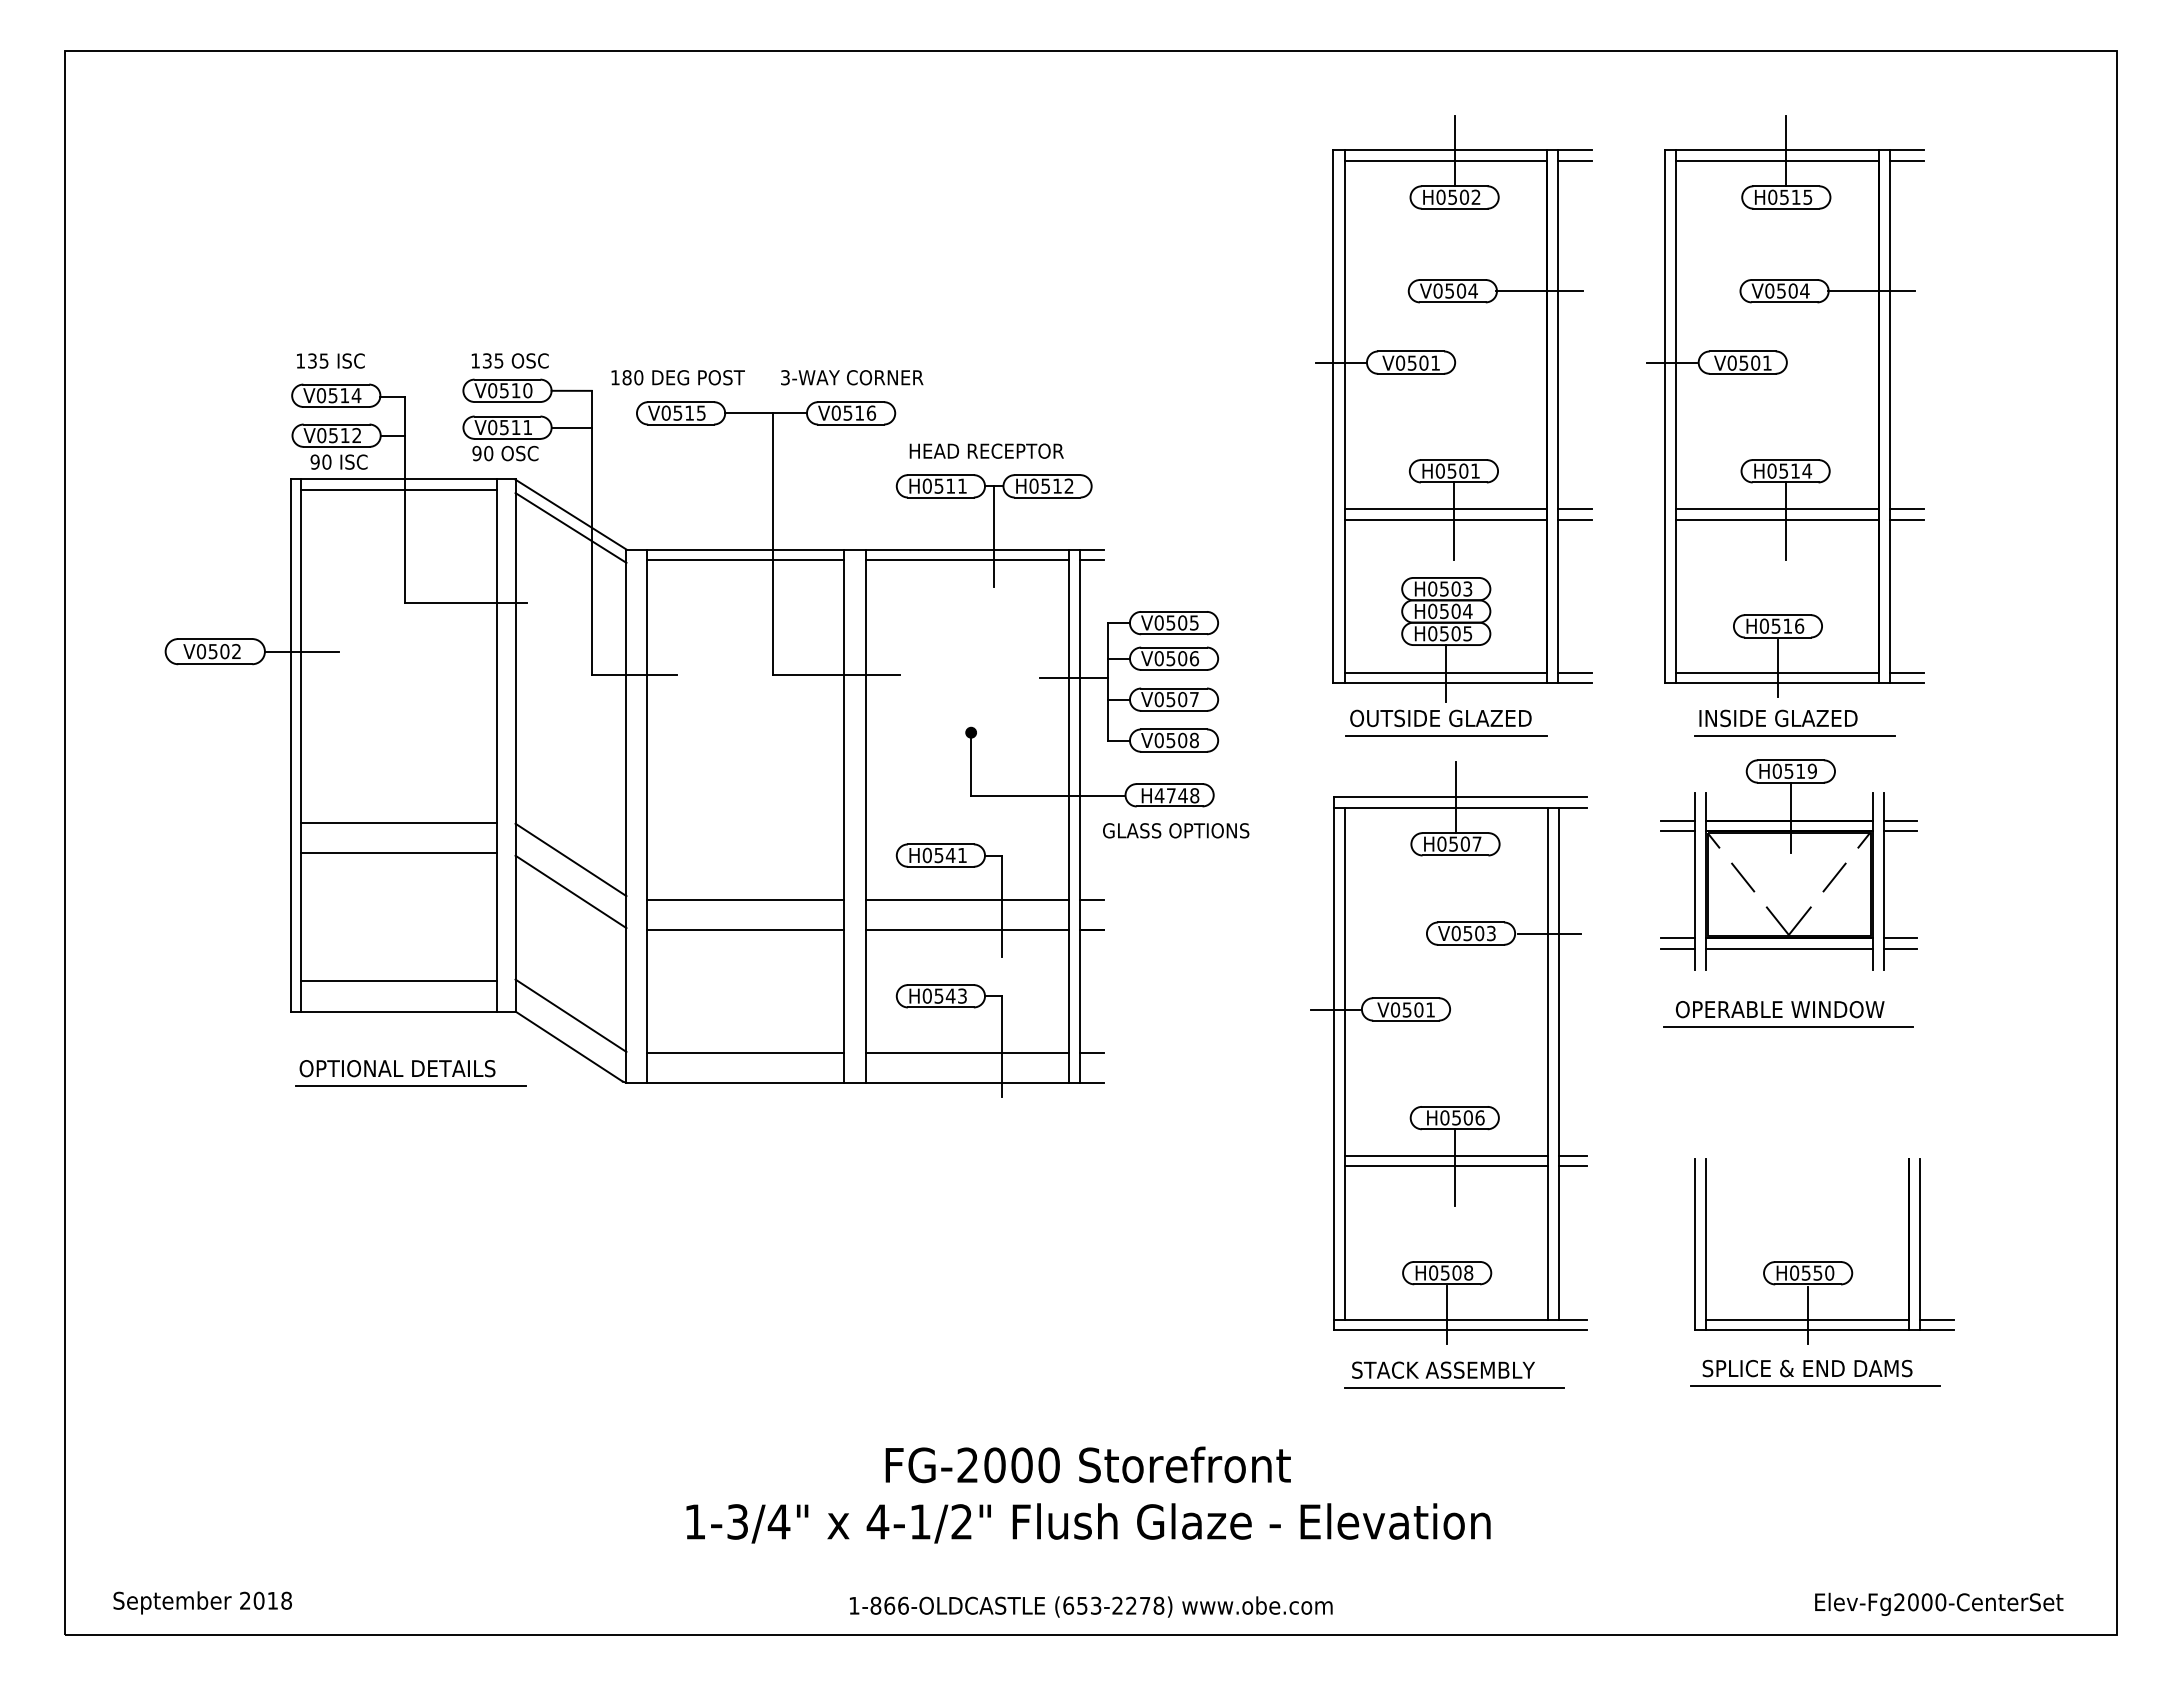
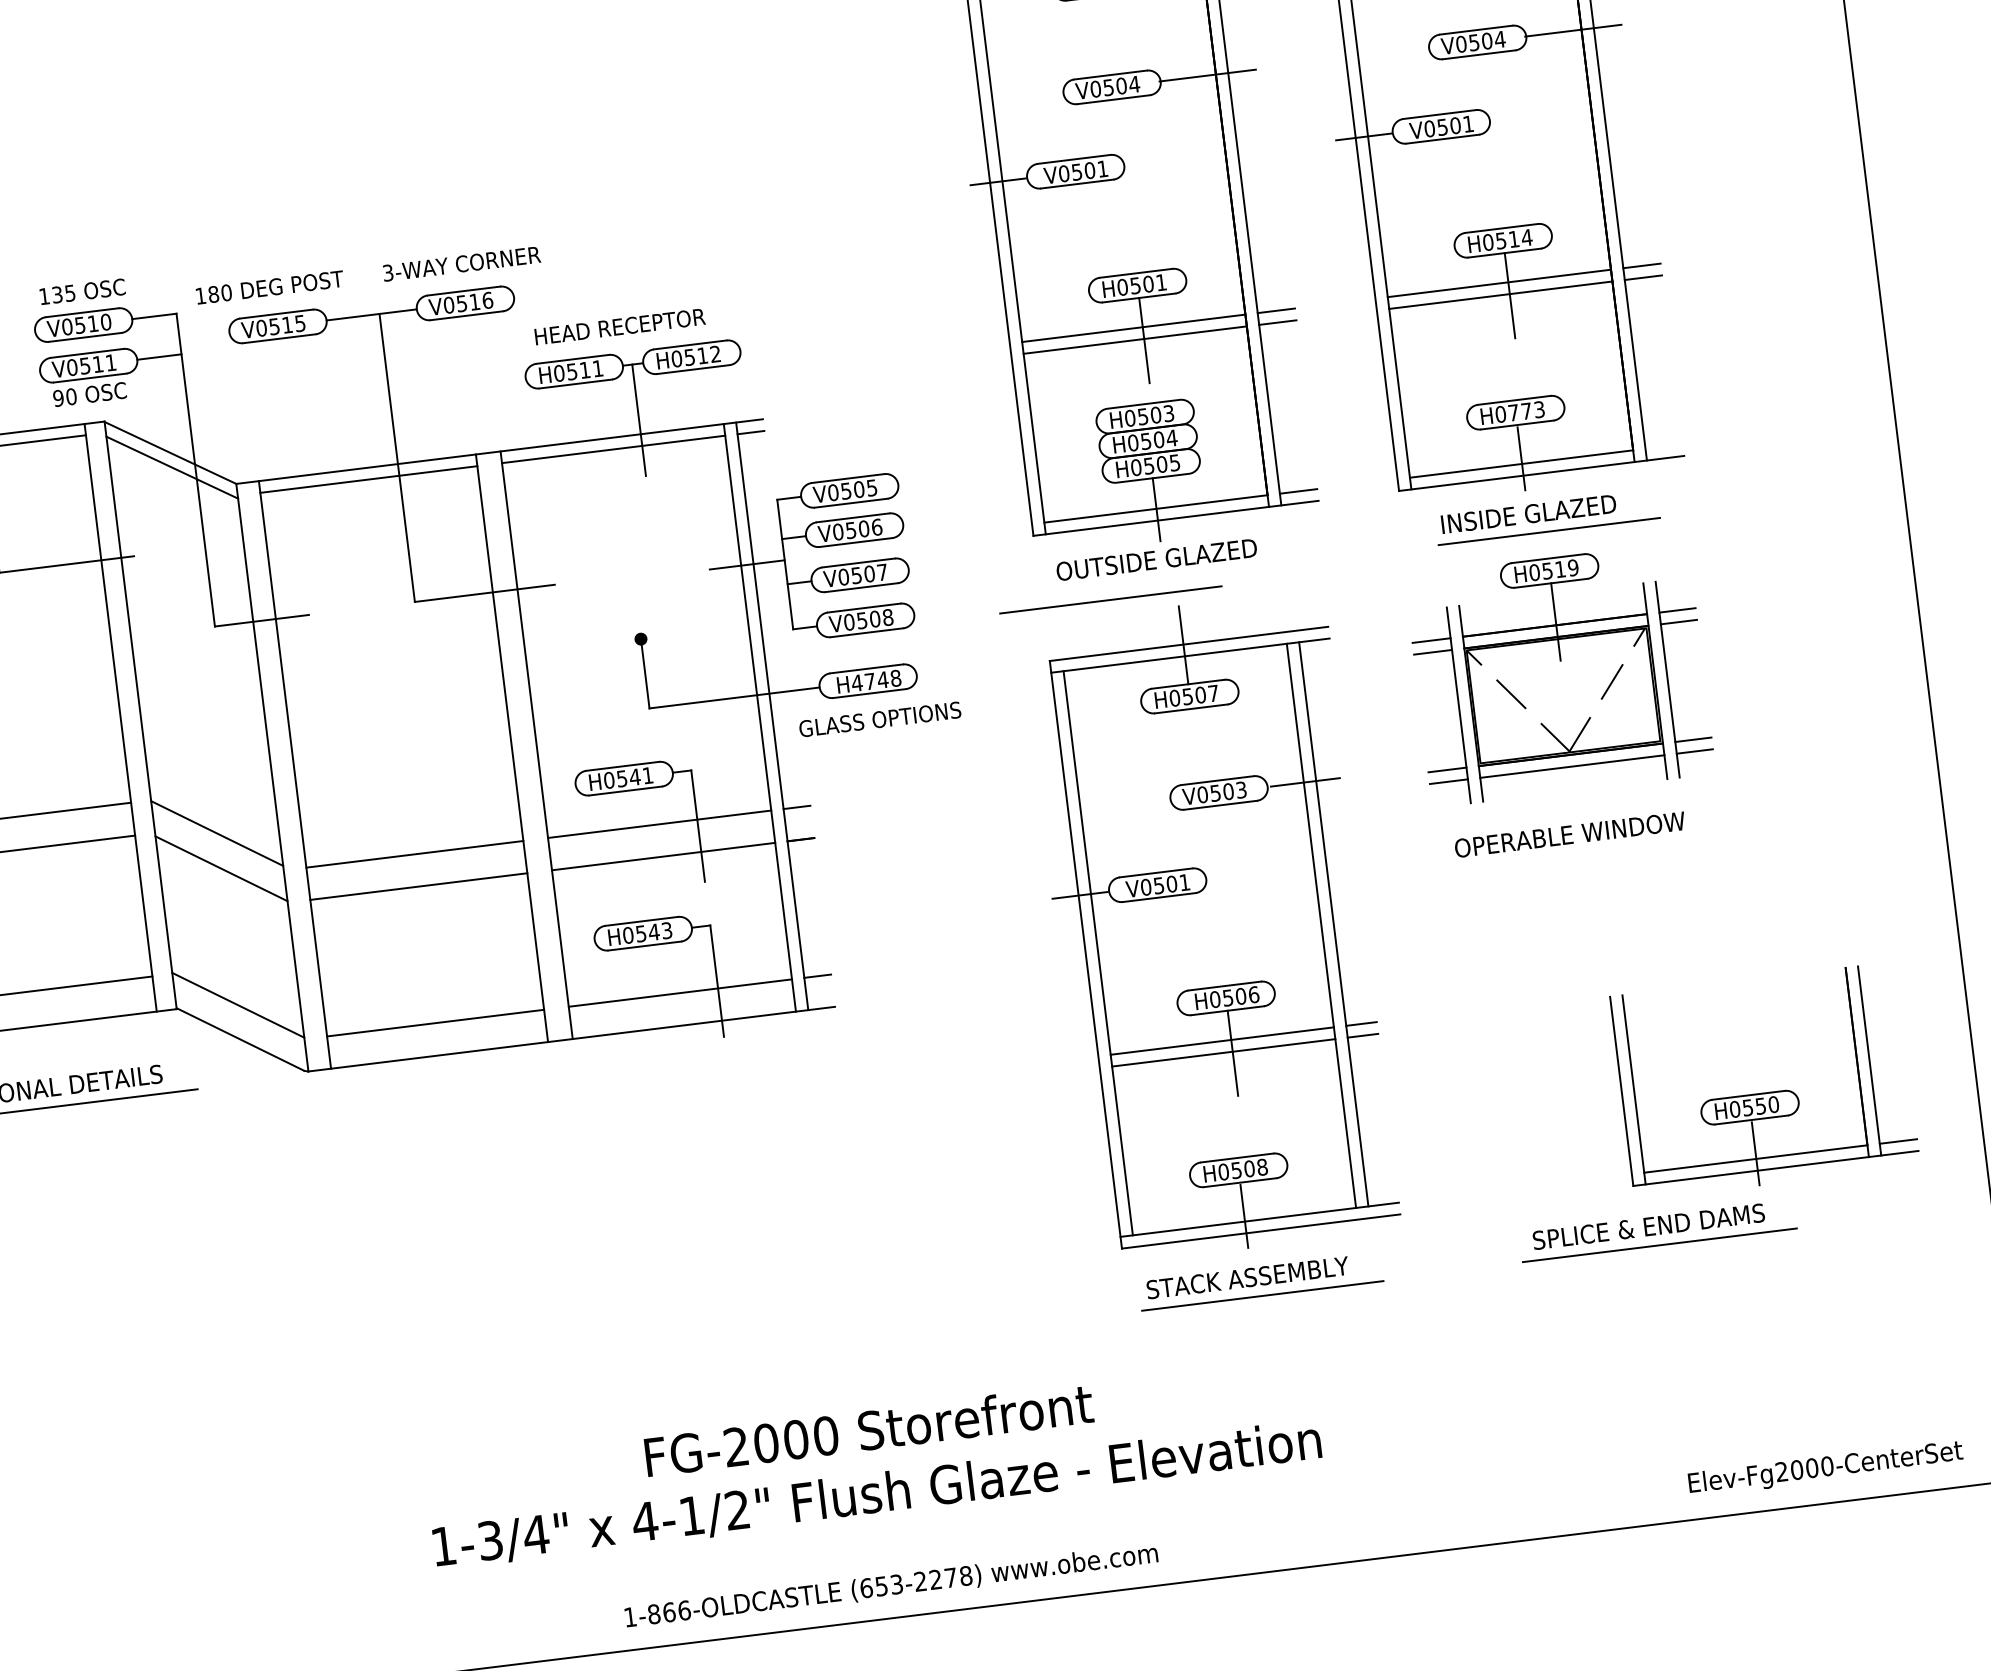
text: (1787, 625) -> (1526, 410), H0516 -> H0773
line: (1906, 672) -> (1663, 446), removed
line: (1446, 735) -> (1110, 599), moved
line: (1788, 1027) -> (1581, 853), removed
part: (1824, 1261) -> (1766, 1092), moved

